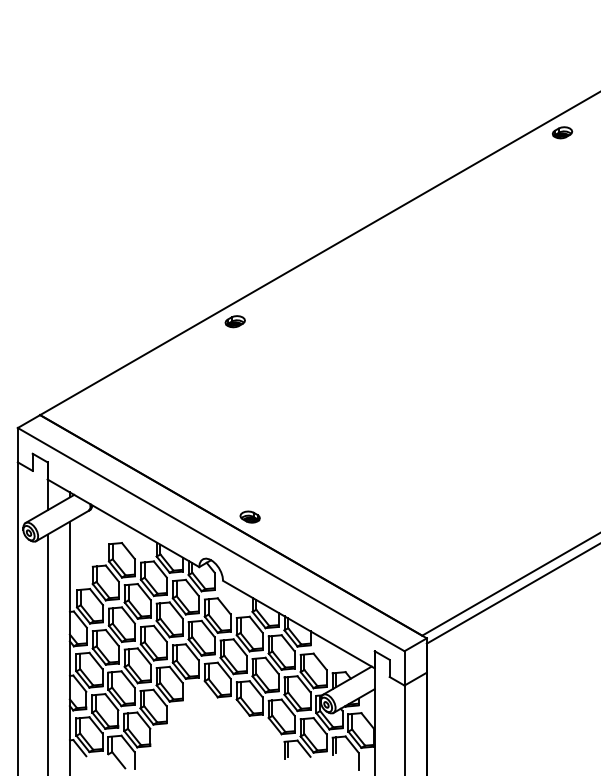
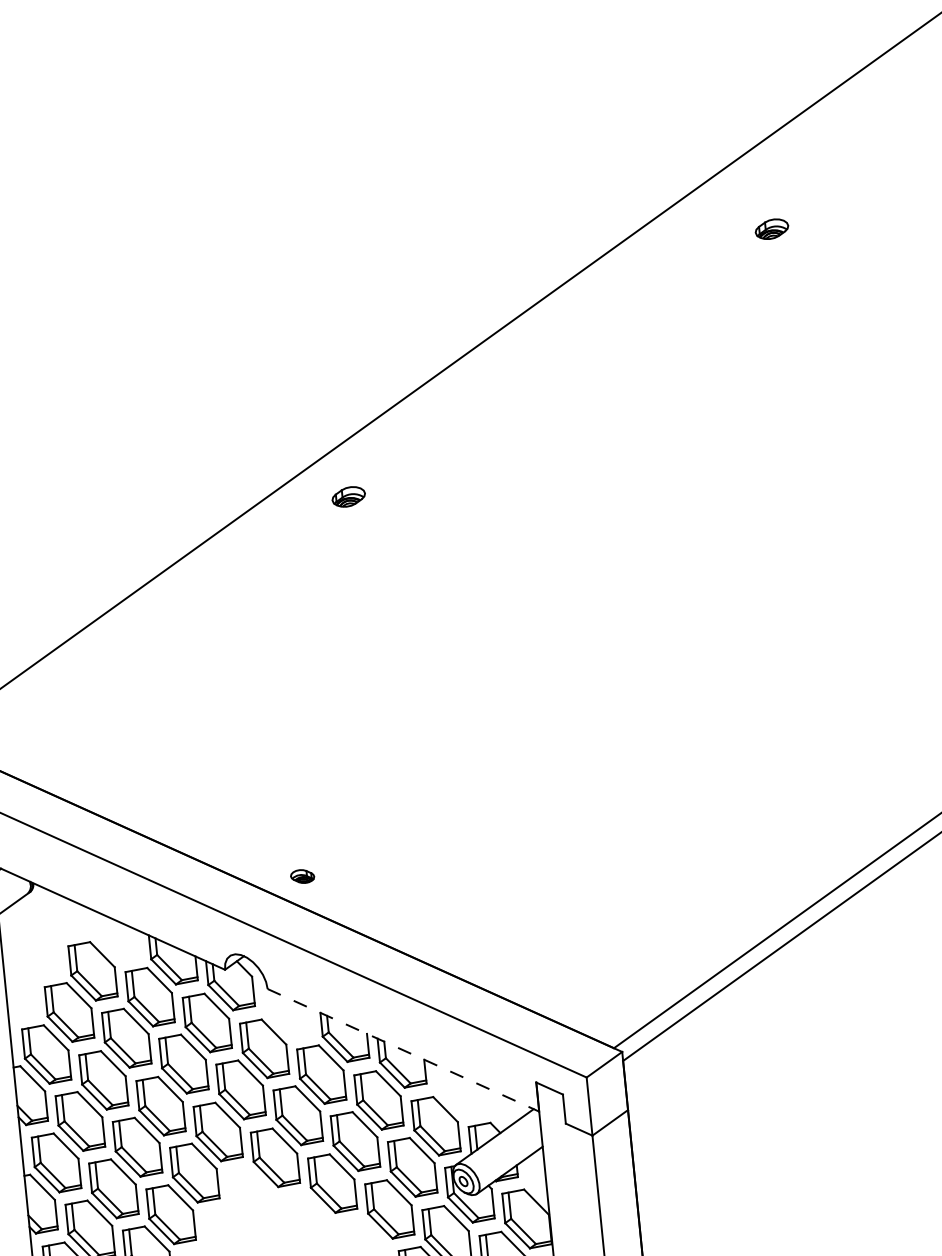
part: (562, 132) -> (771, 228), moved
part: (234, 321) -> (347, 496), moved
part: (249, 516) -> (301, 875), size x0.7
line: (298, 624) -> (402, 1050), solid -> dashed

